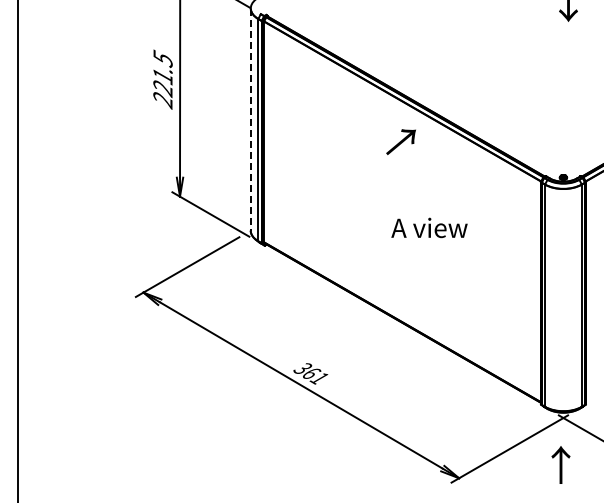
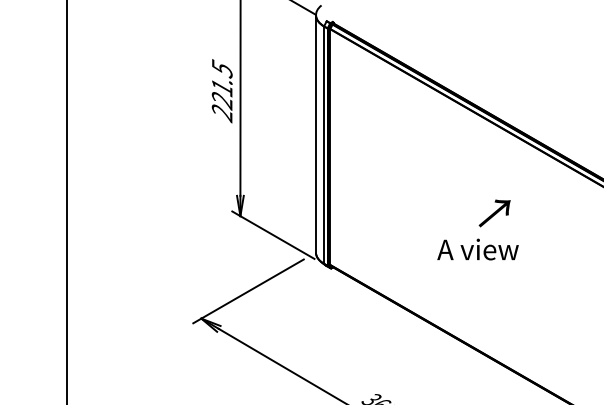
line: (250, 120) -> (315, 134), dashed -> solid
text: (400, 141) -> (494, 212), moved
text: (429, 227) -> (478, 249), moved

